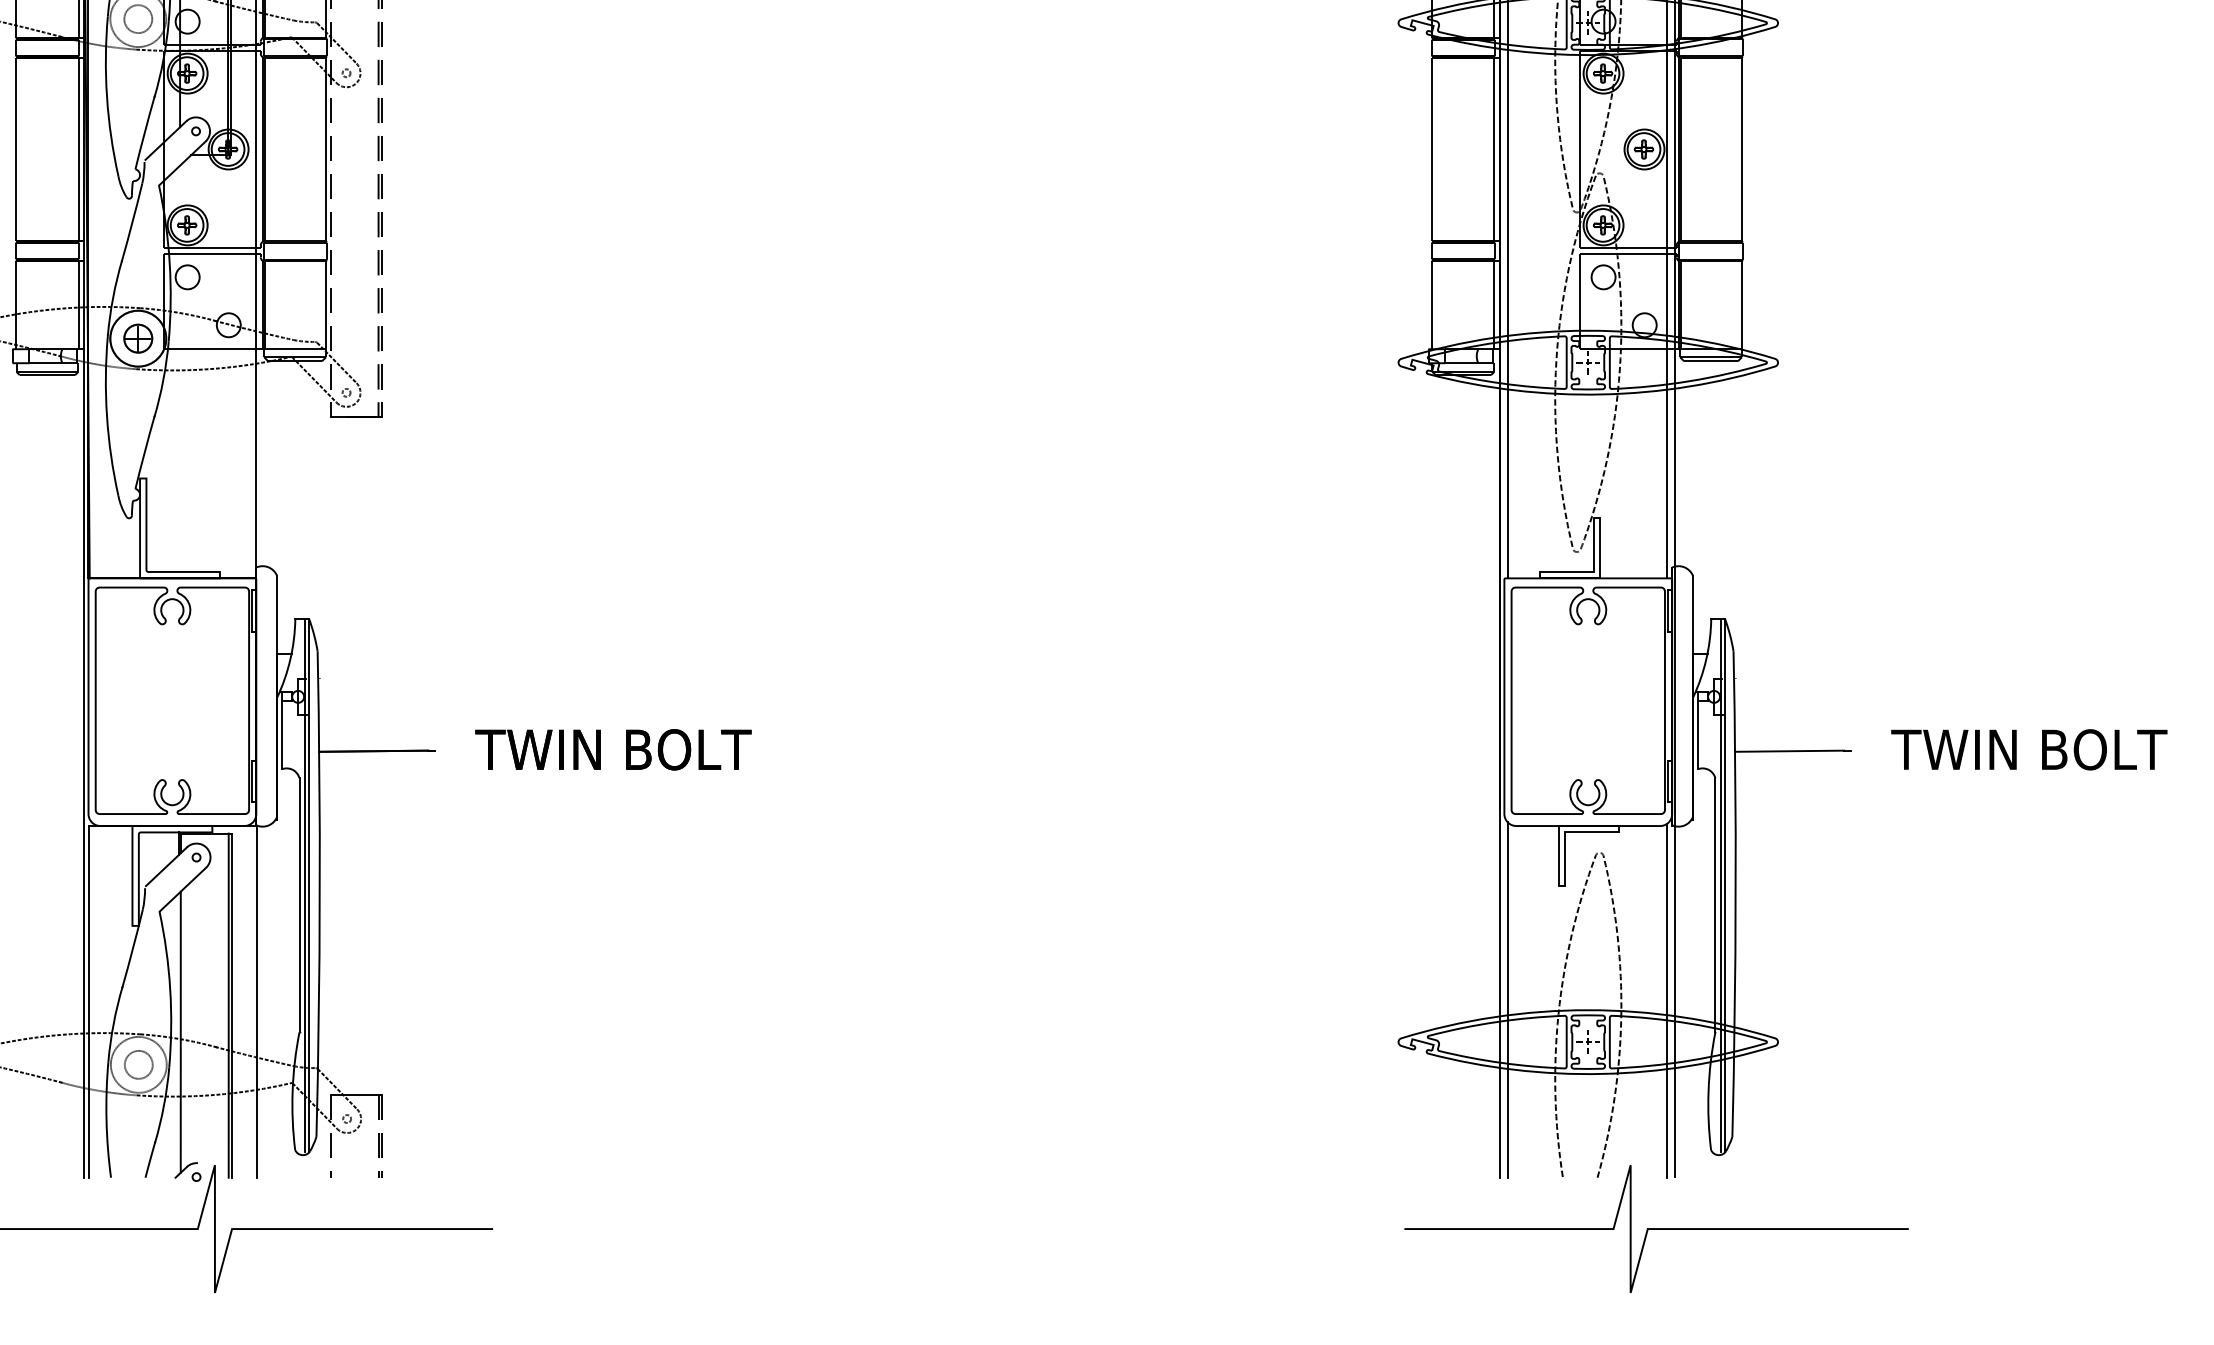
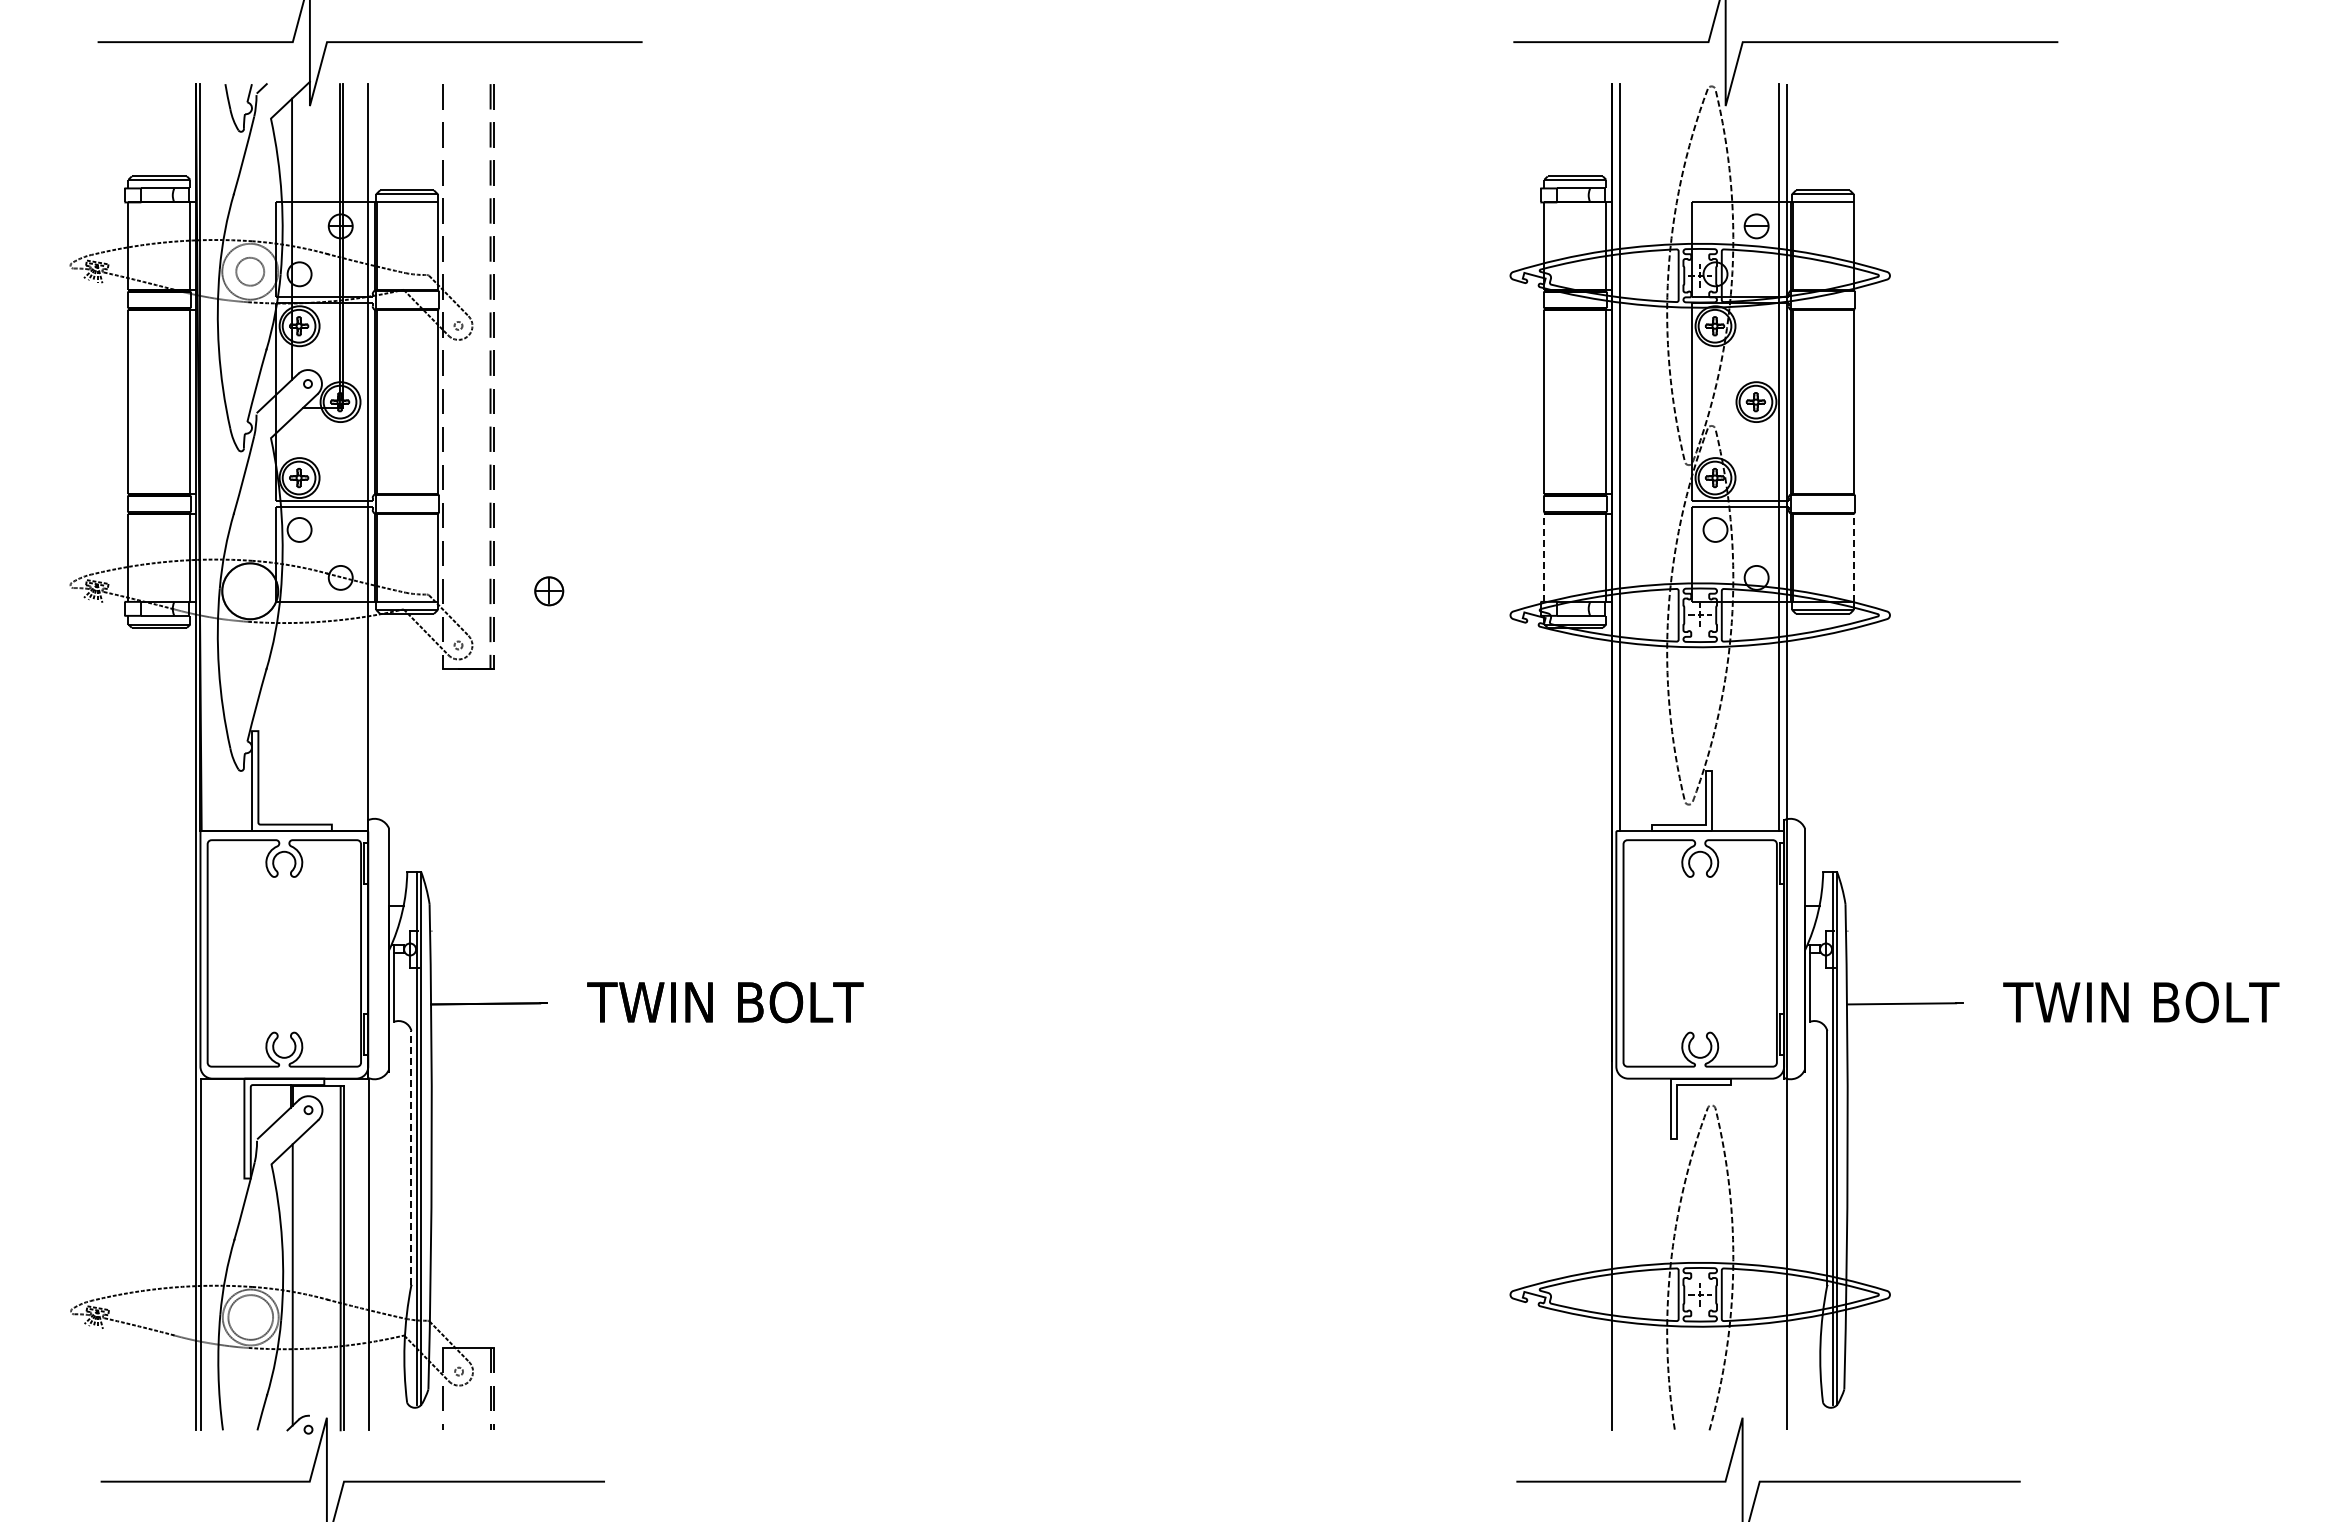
line: (1432, 304) -> (1544, 557), solid -> dashed
line: (1742, 304) -> (1854, 557), solid -> dashed
part: (138, 338) -> (549, 591), moved
line: (299, 904) -> (411, 1157), solid -> dashed
line: (1507, 999) -> (1619, 1252), removed
line: (1667, 1000) -> (1779, 1253), removed
circle: (138, 1064) -> (250, 1317), size x1.6

